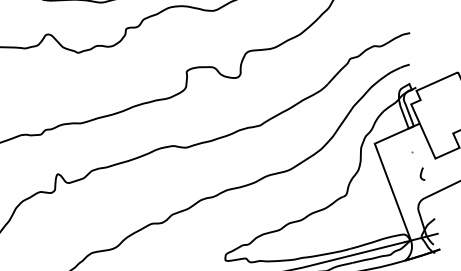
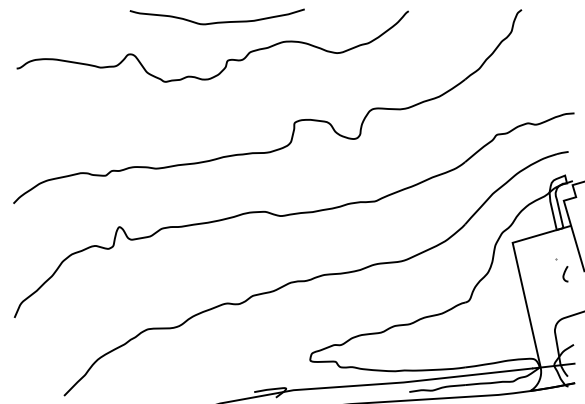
curve: (422, 173) -> (565, 273), moved

